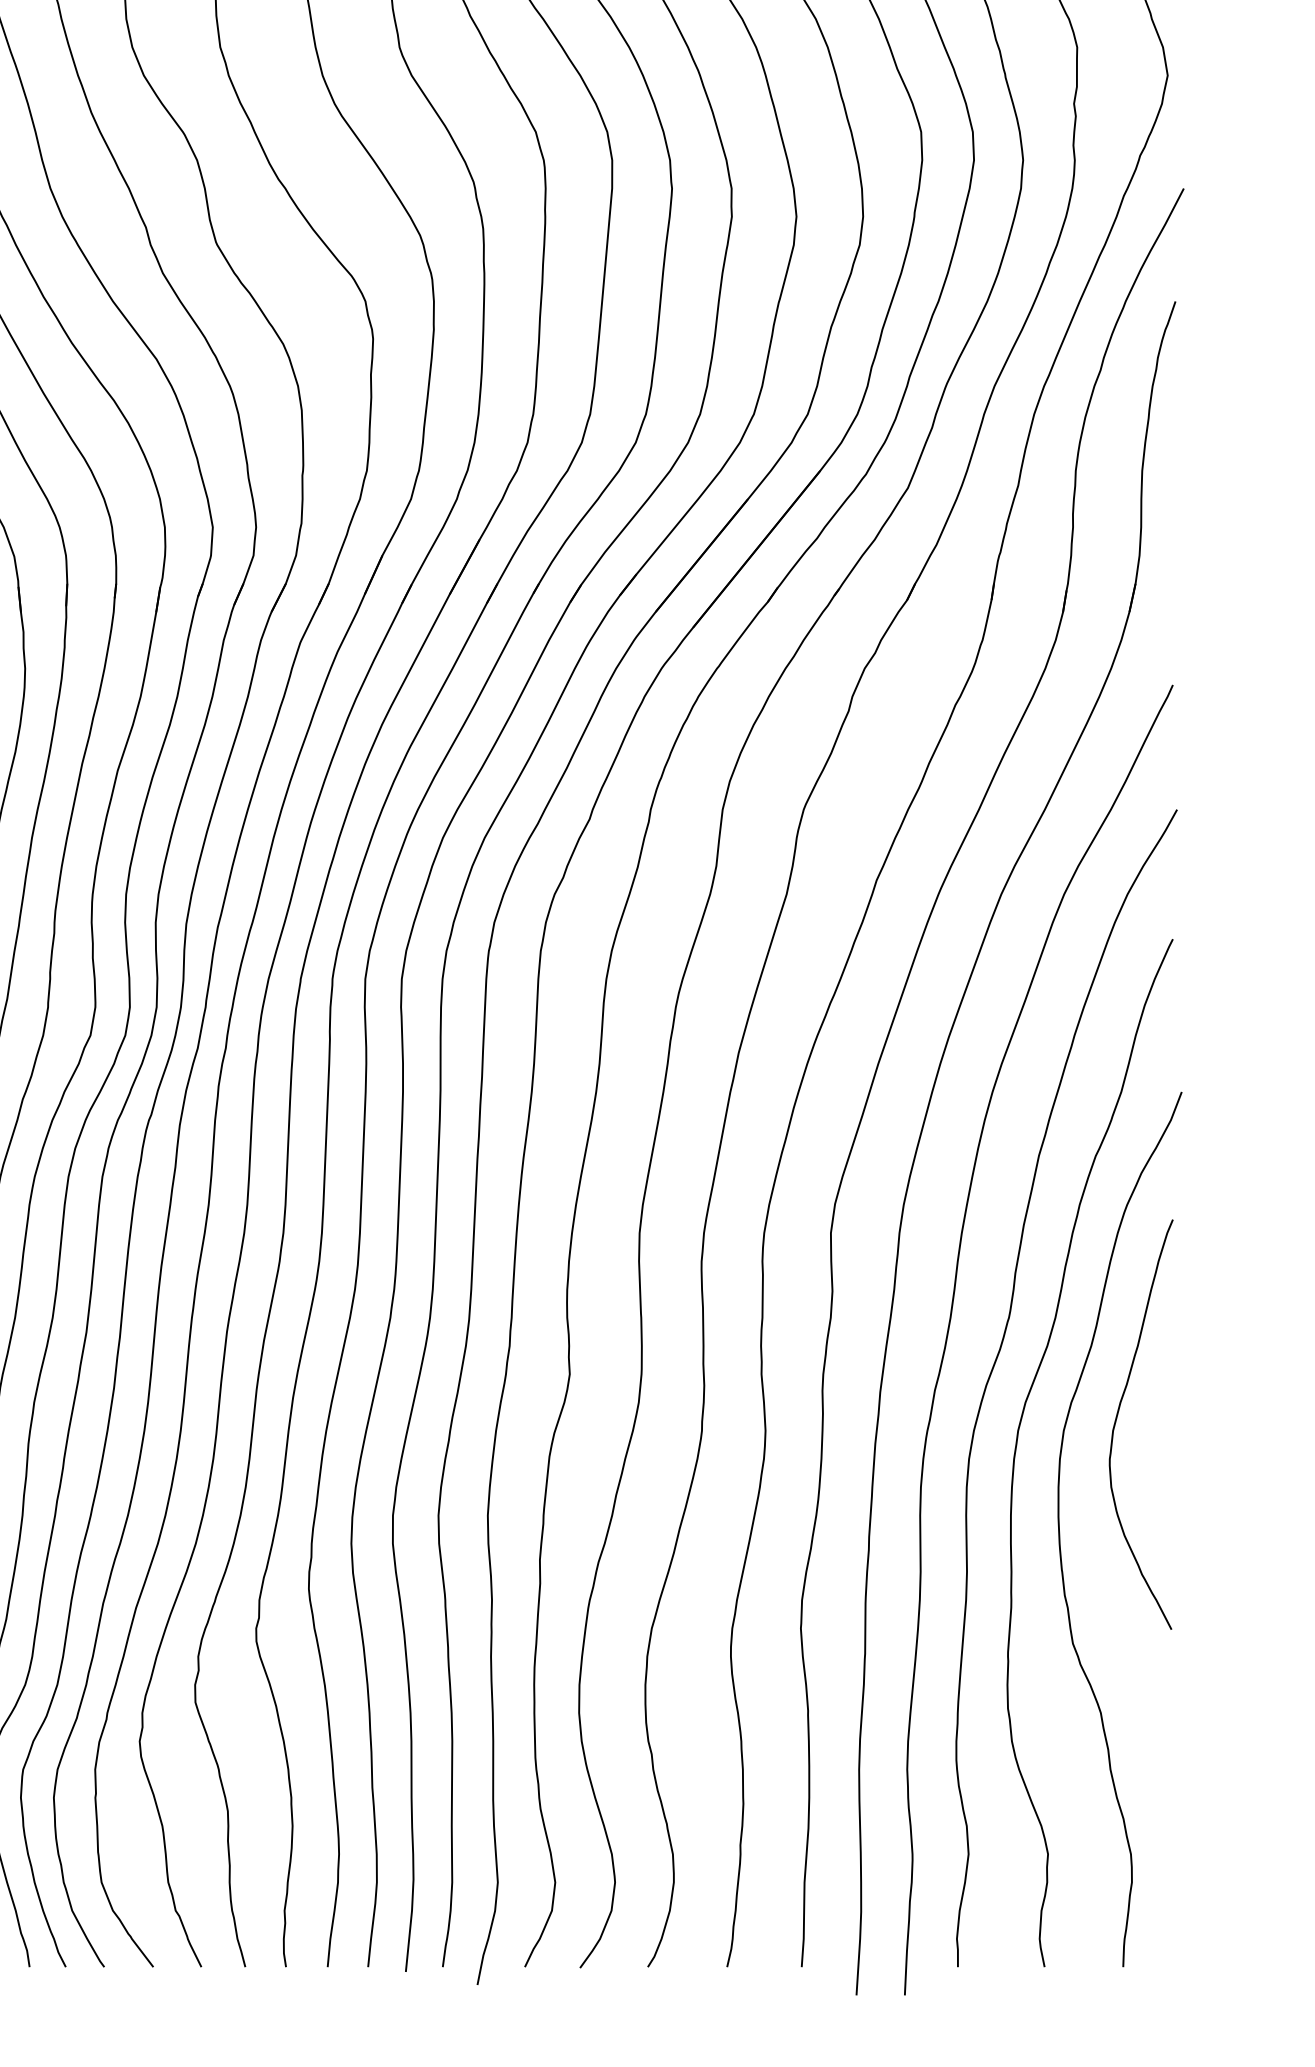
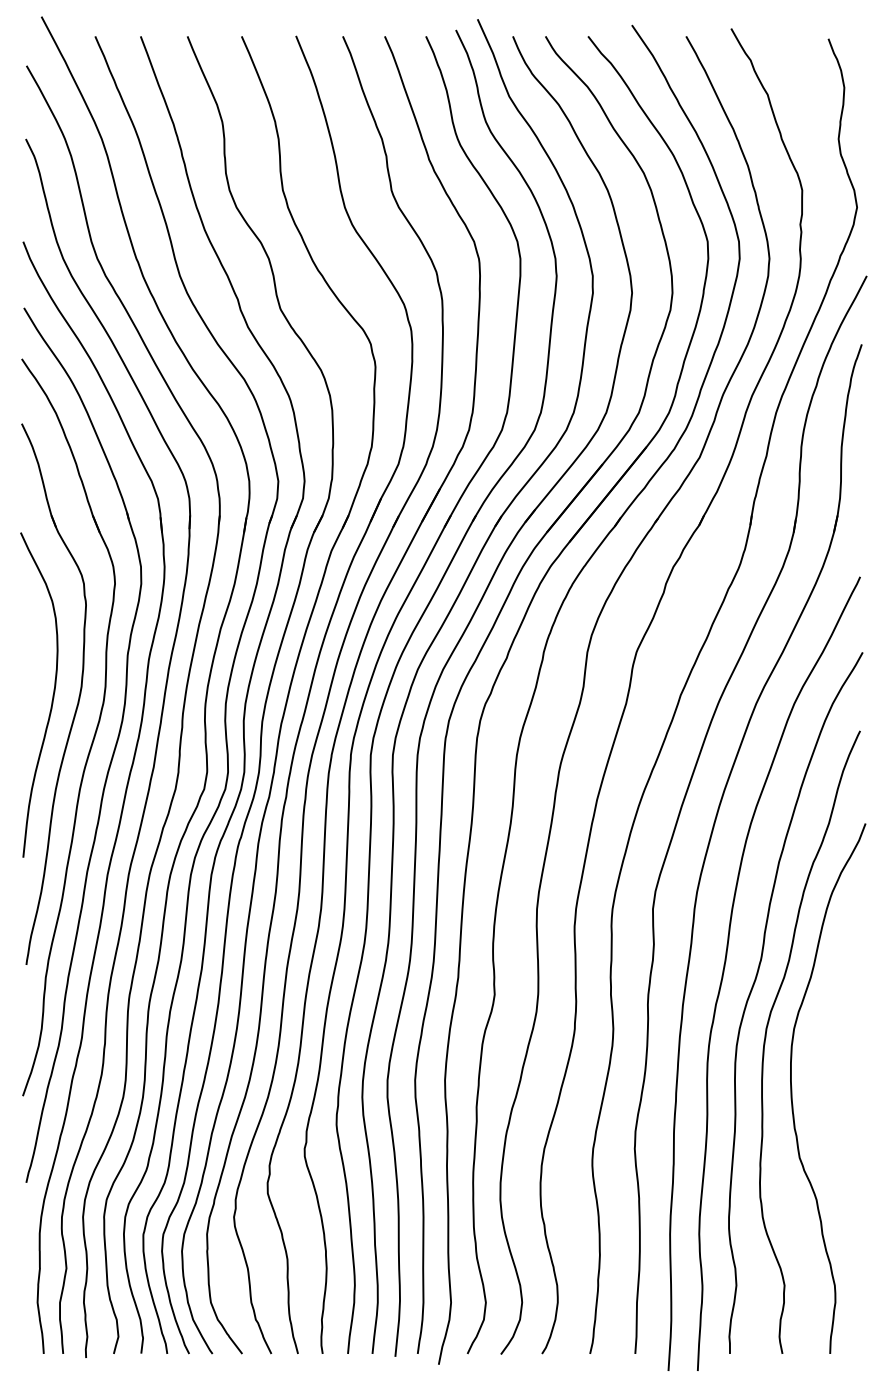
curve: (1118, 1416) -> (827, 1020), removed

